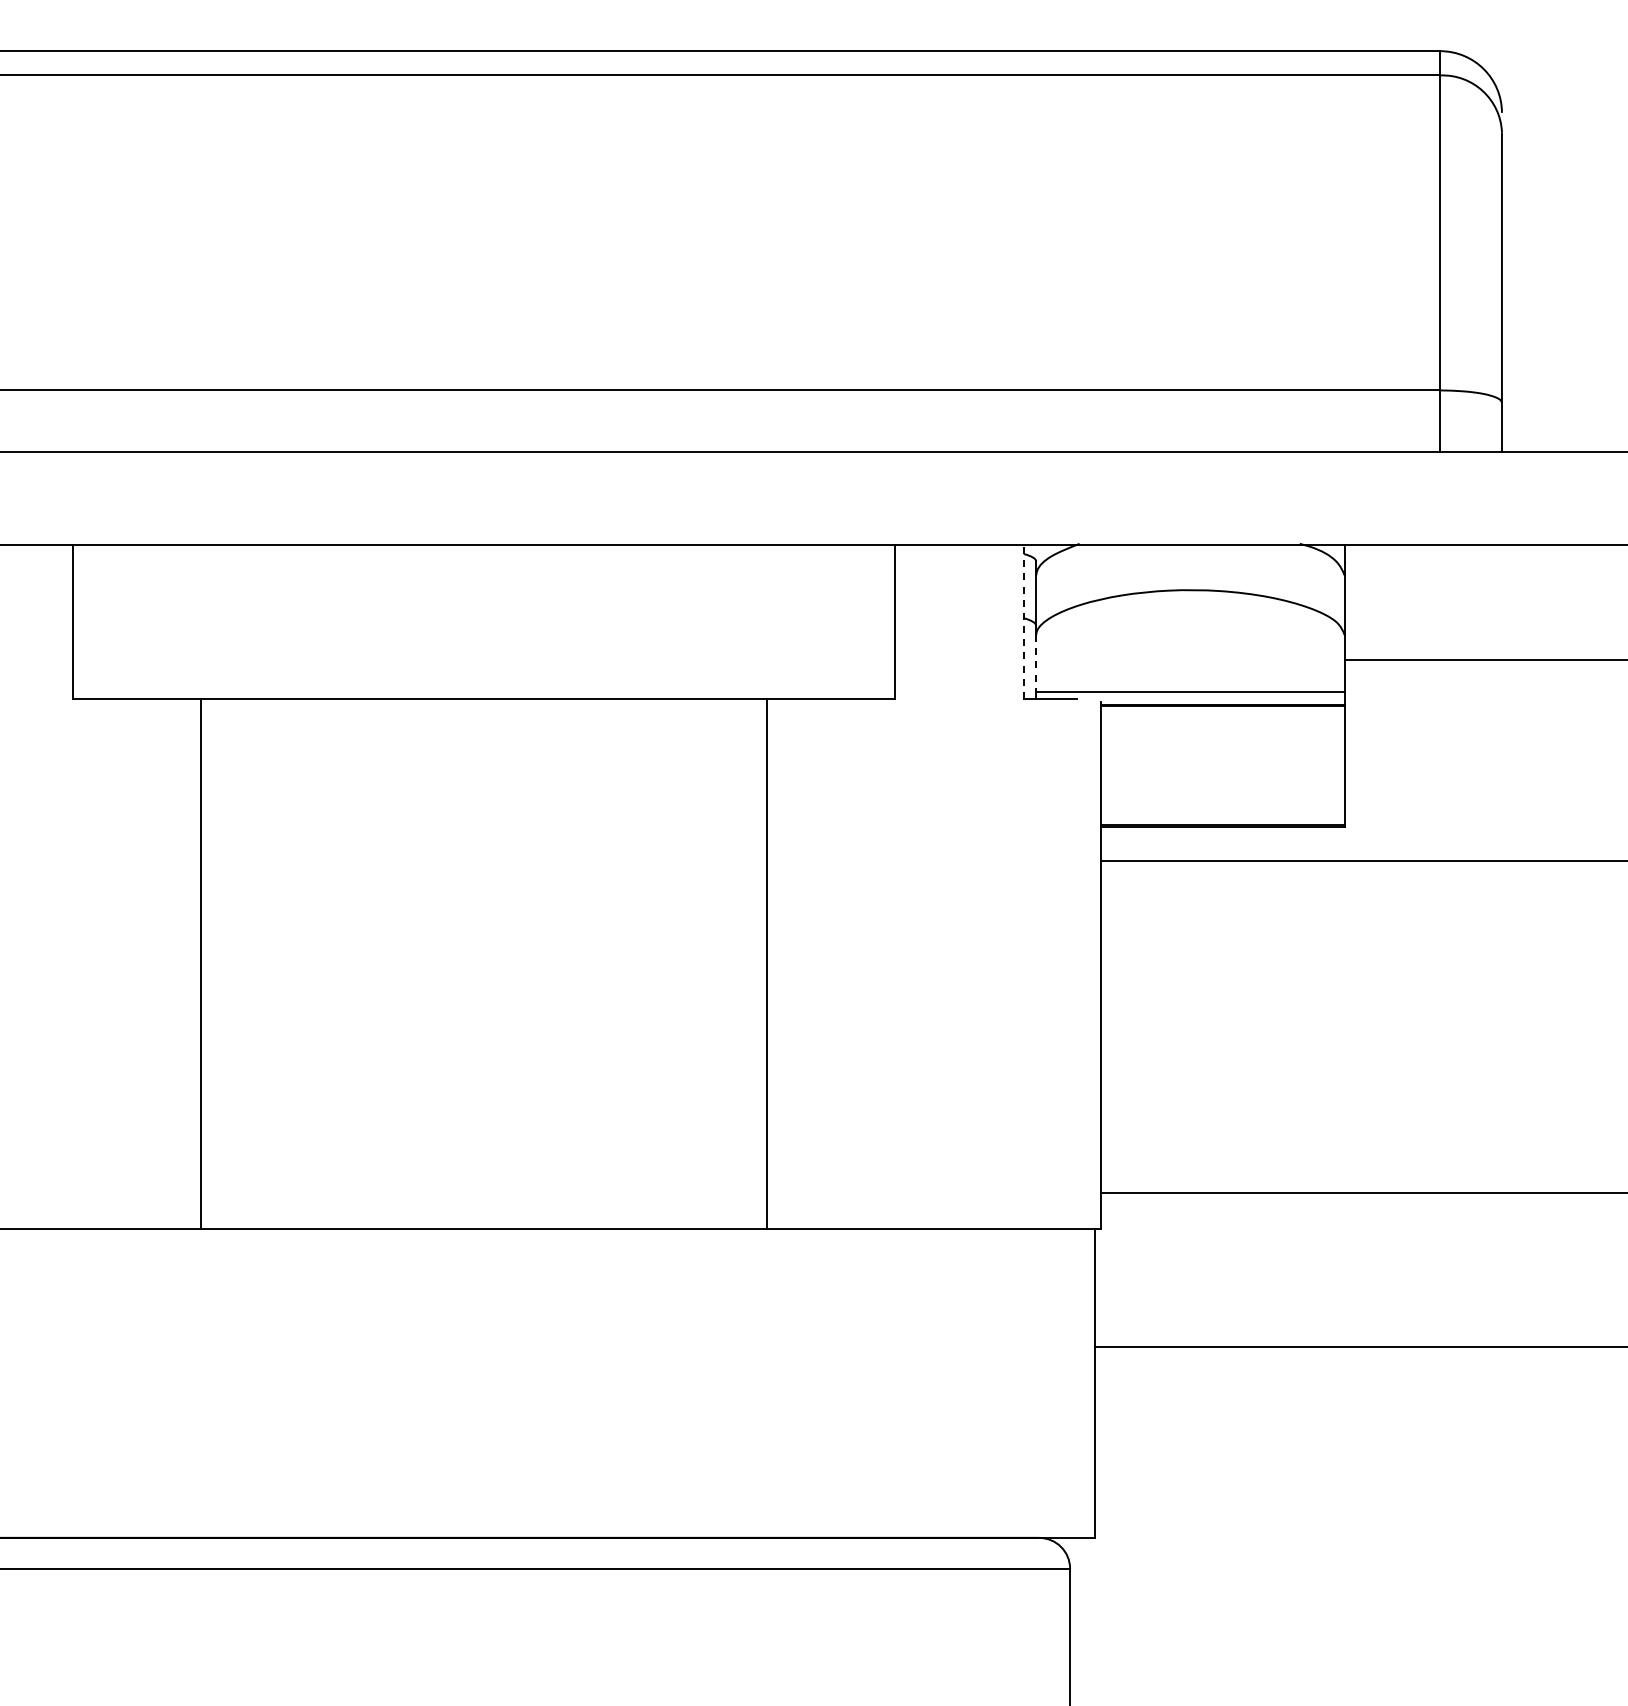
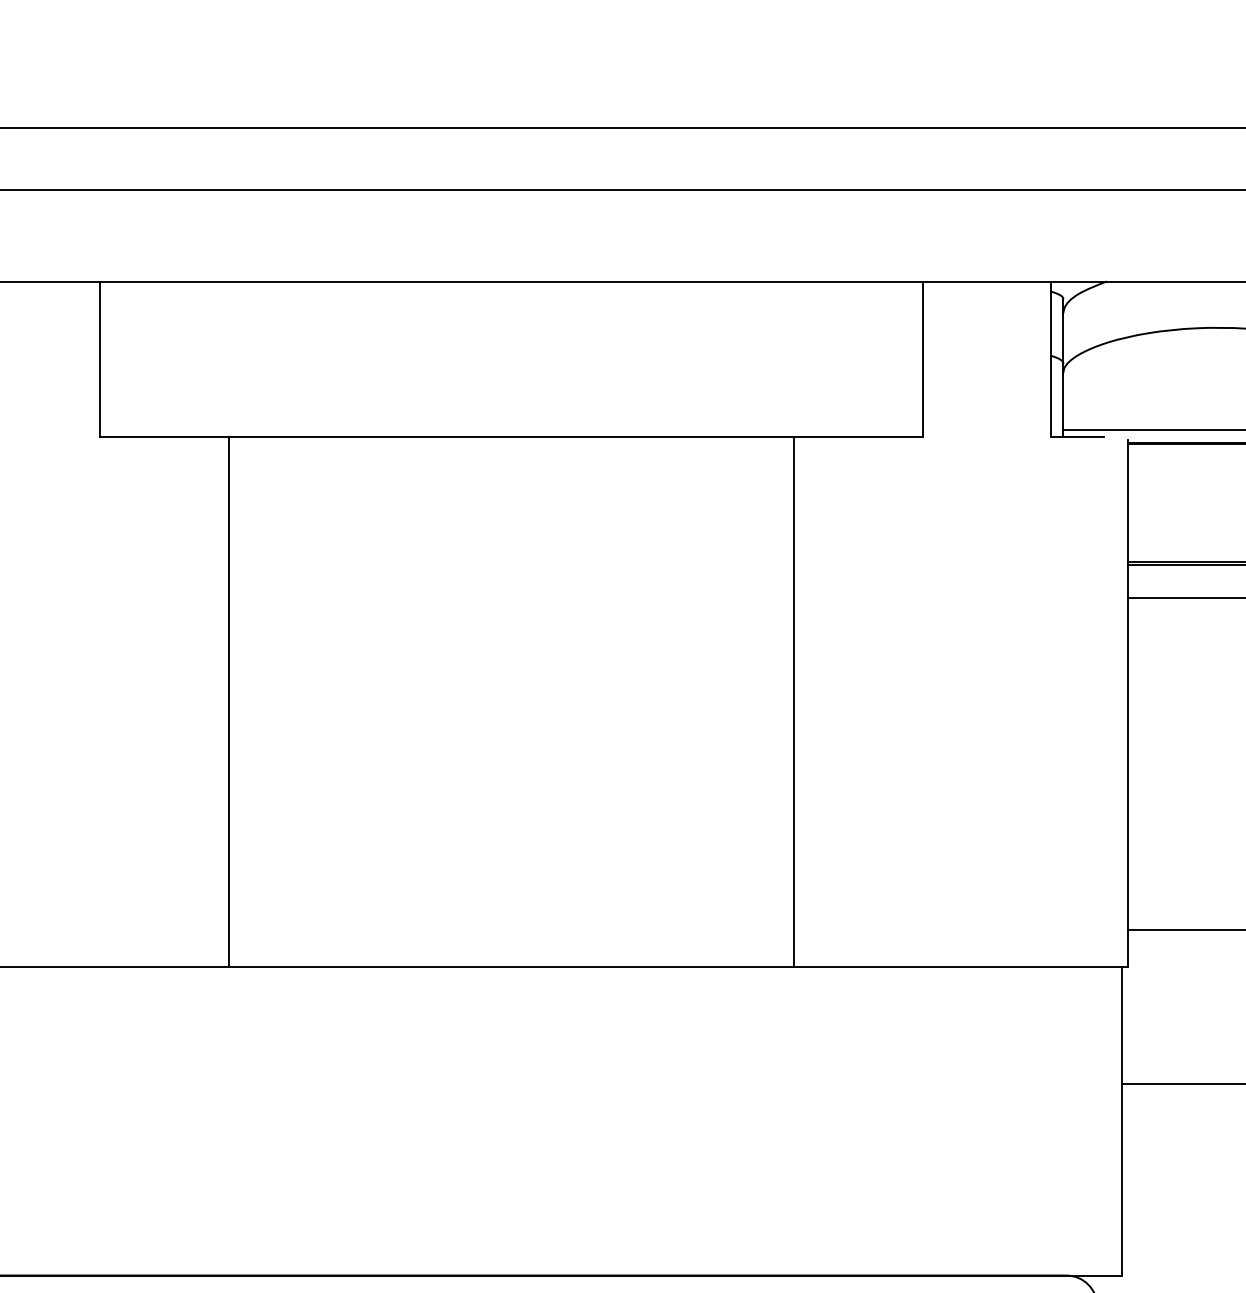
line: (1023, 621) -> (1050, 359), dashed -> solid
line: (1036, 663) -> (1063, 401), dashed -> solid

